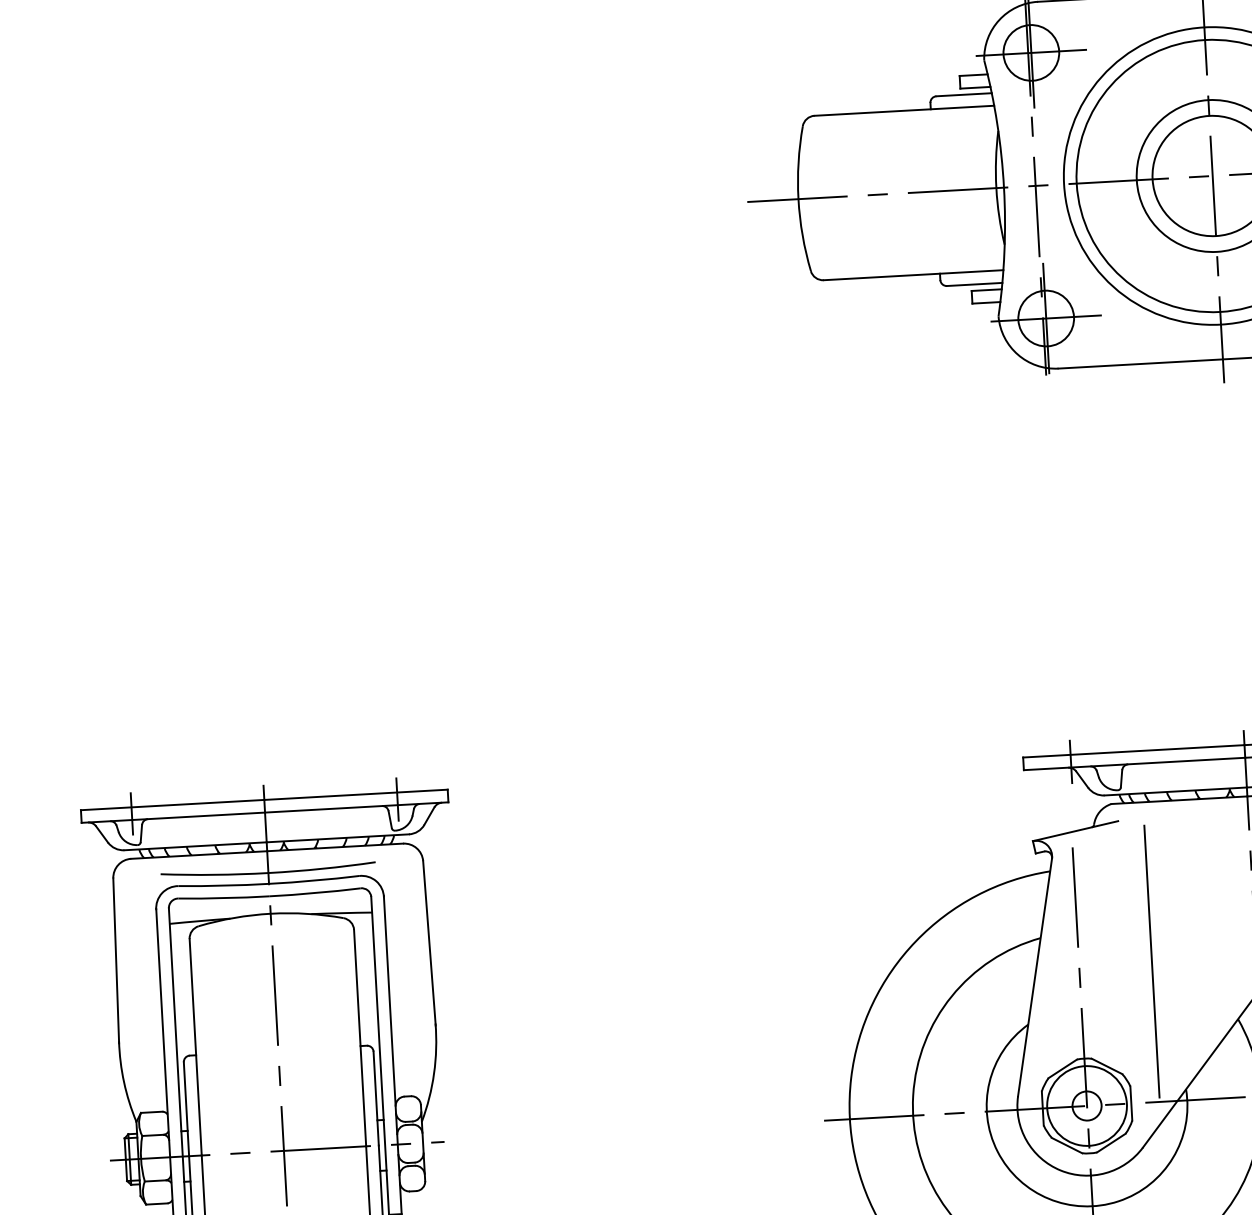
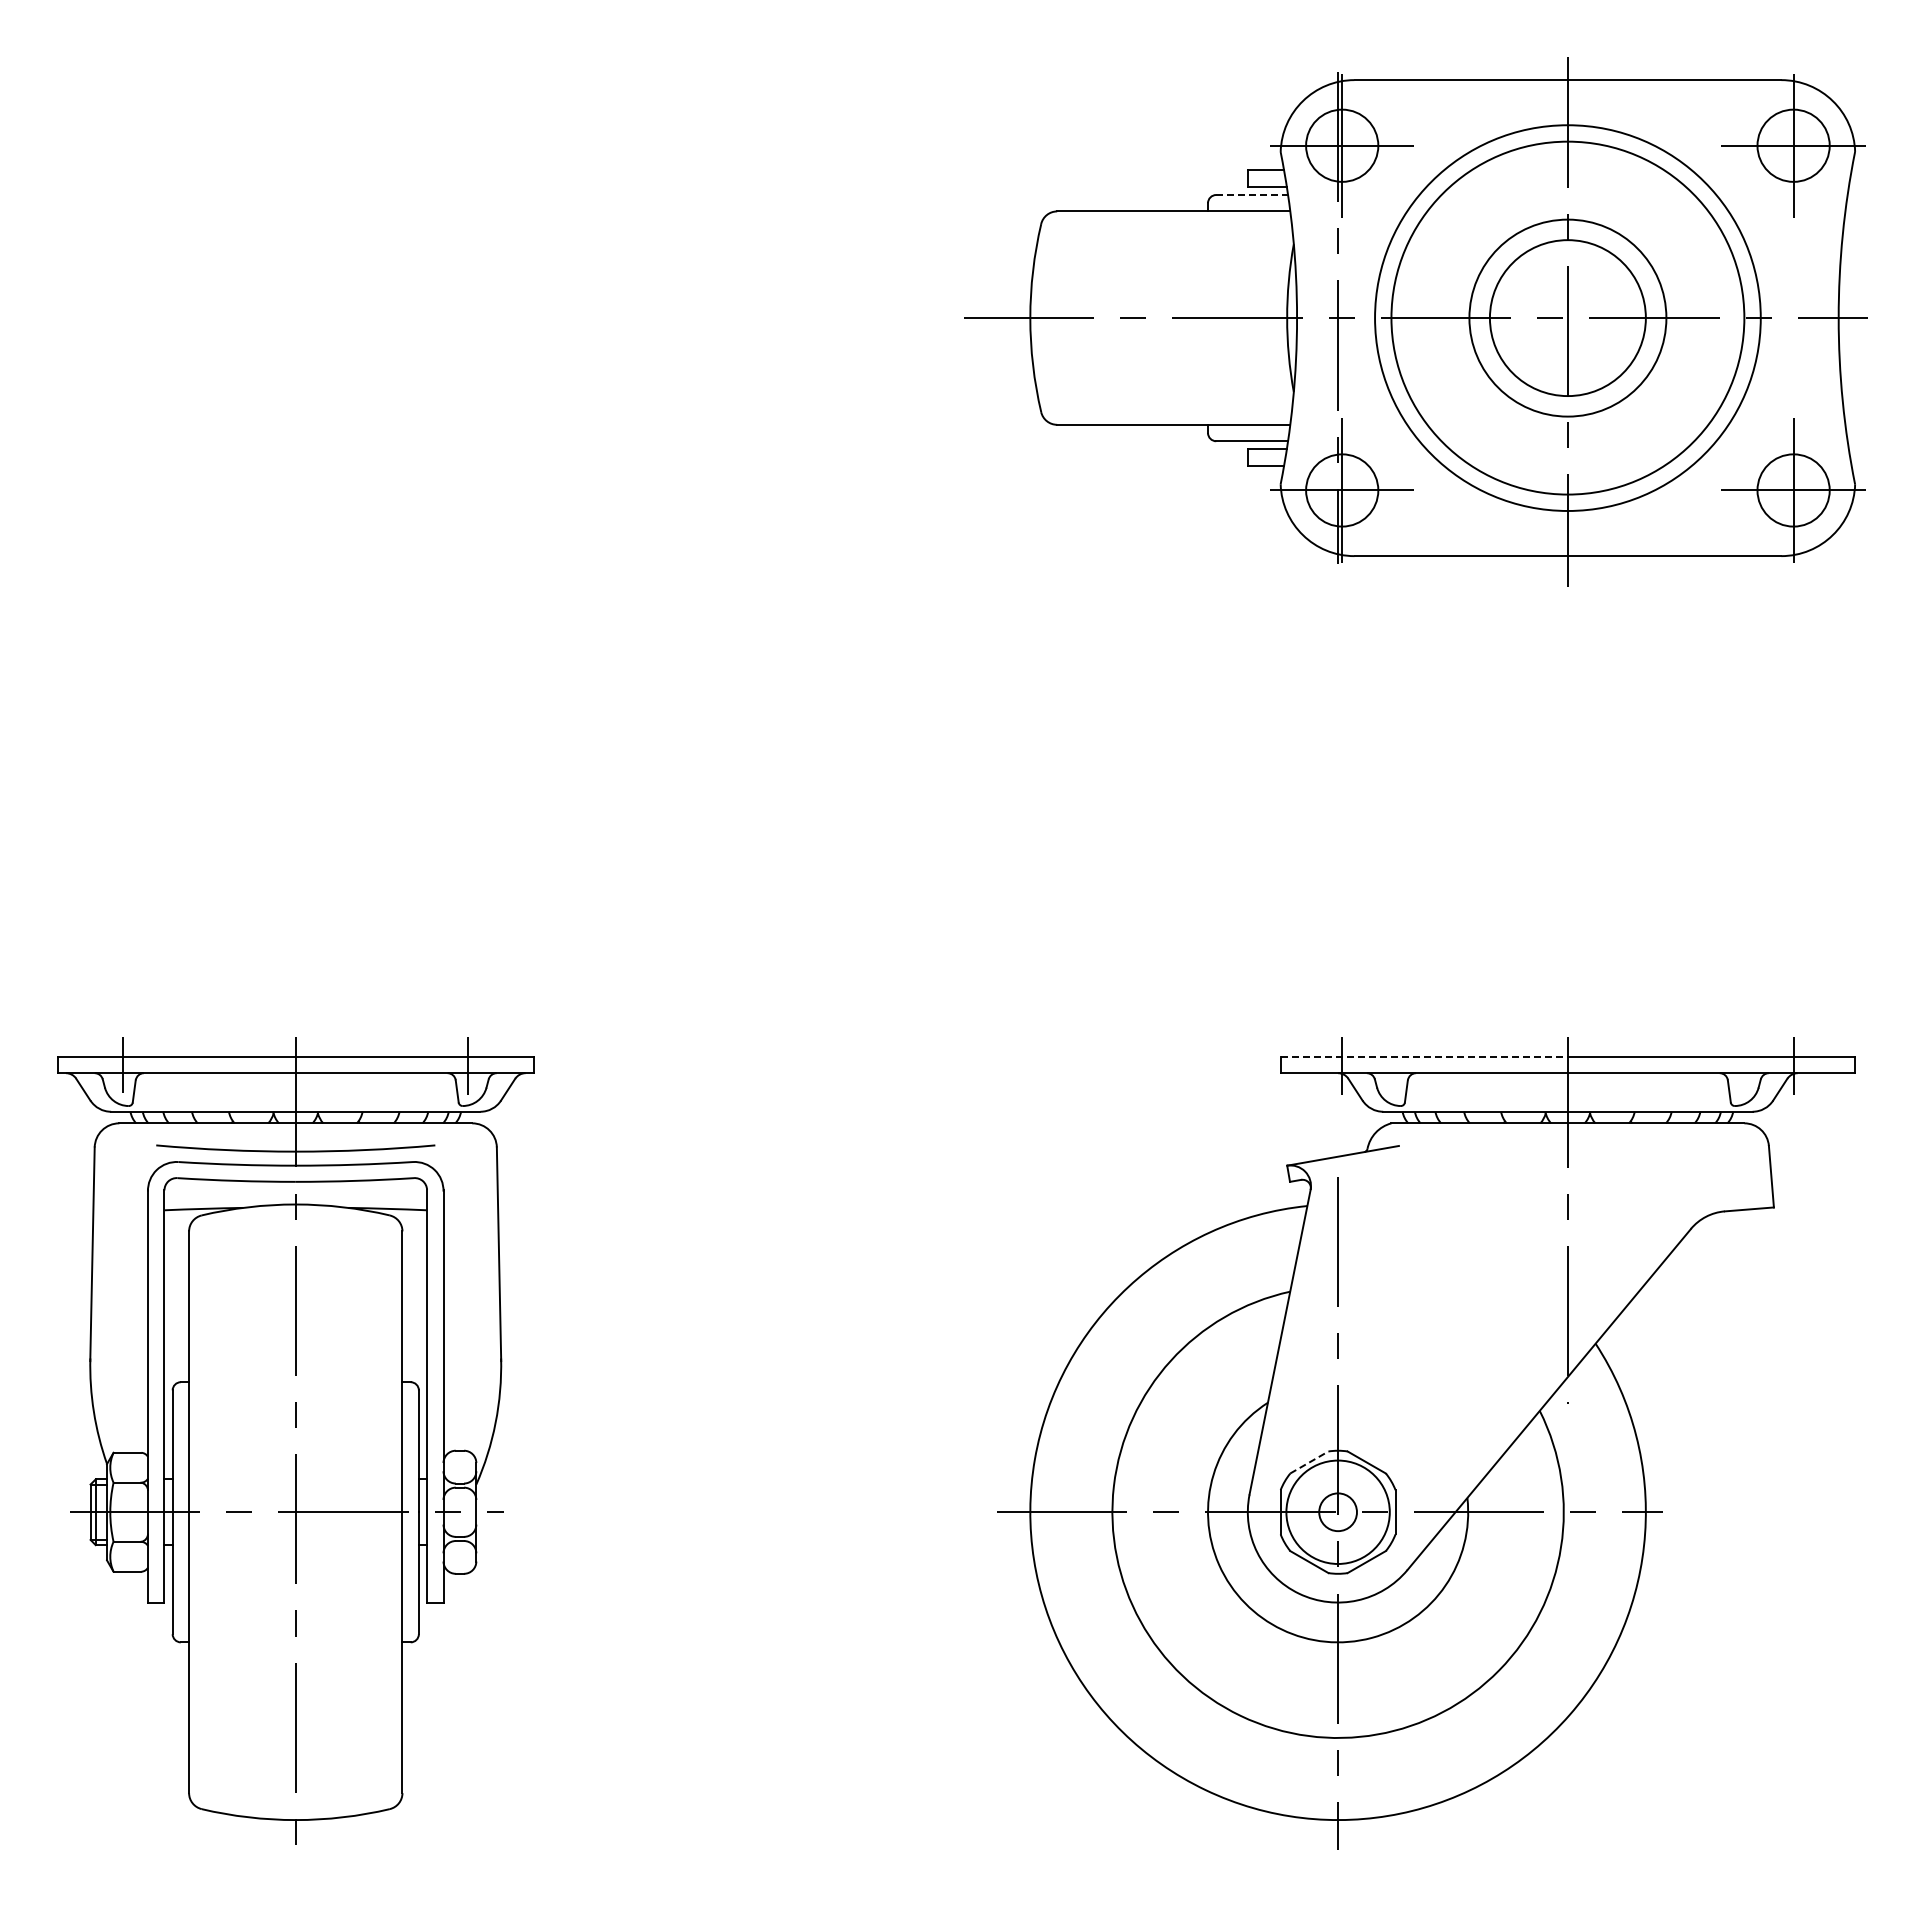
line: (964, 95) -> (1252, 195), solid -> dashed
line: (1133, 751) -> (1424, 1056), solid -> dashed
line: (1151, 961) -> (1432, 1329), removed
line: (1062, 1068) -> (1309, 1462), solid -> dashed

